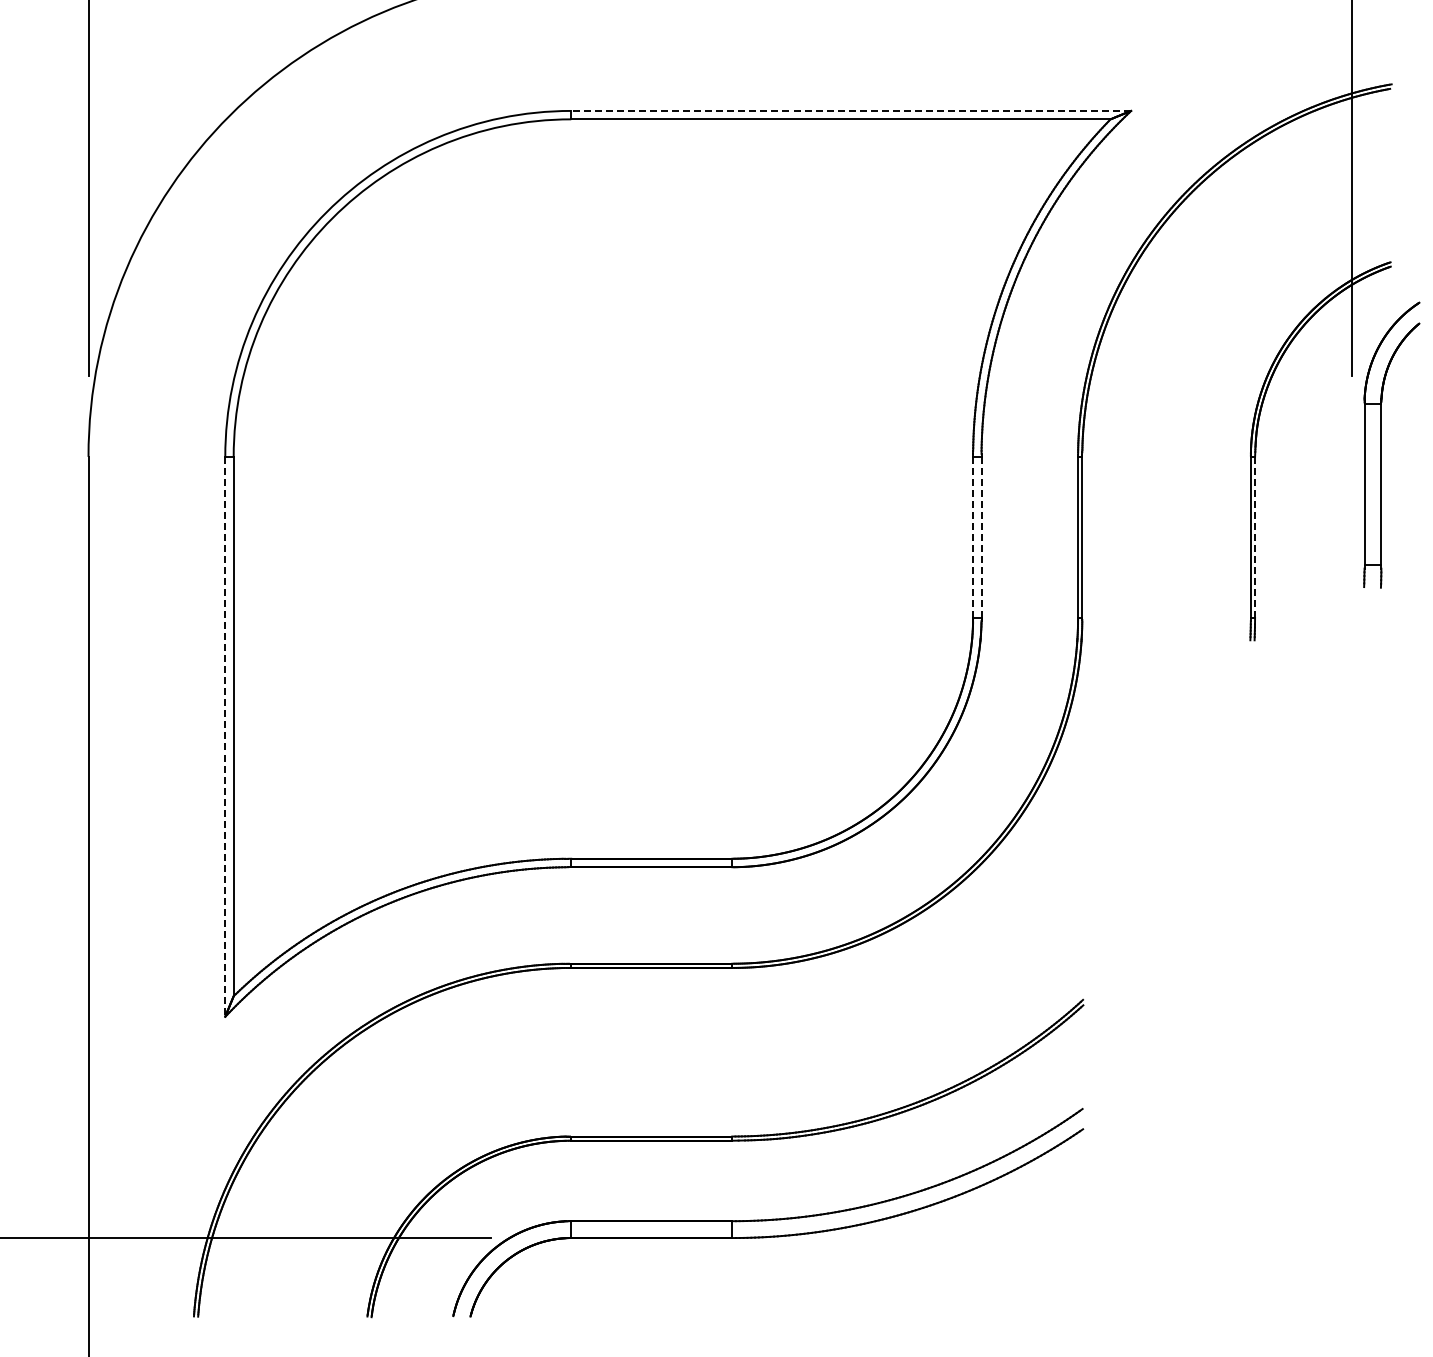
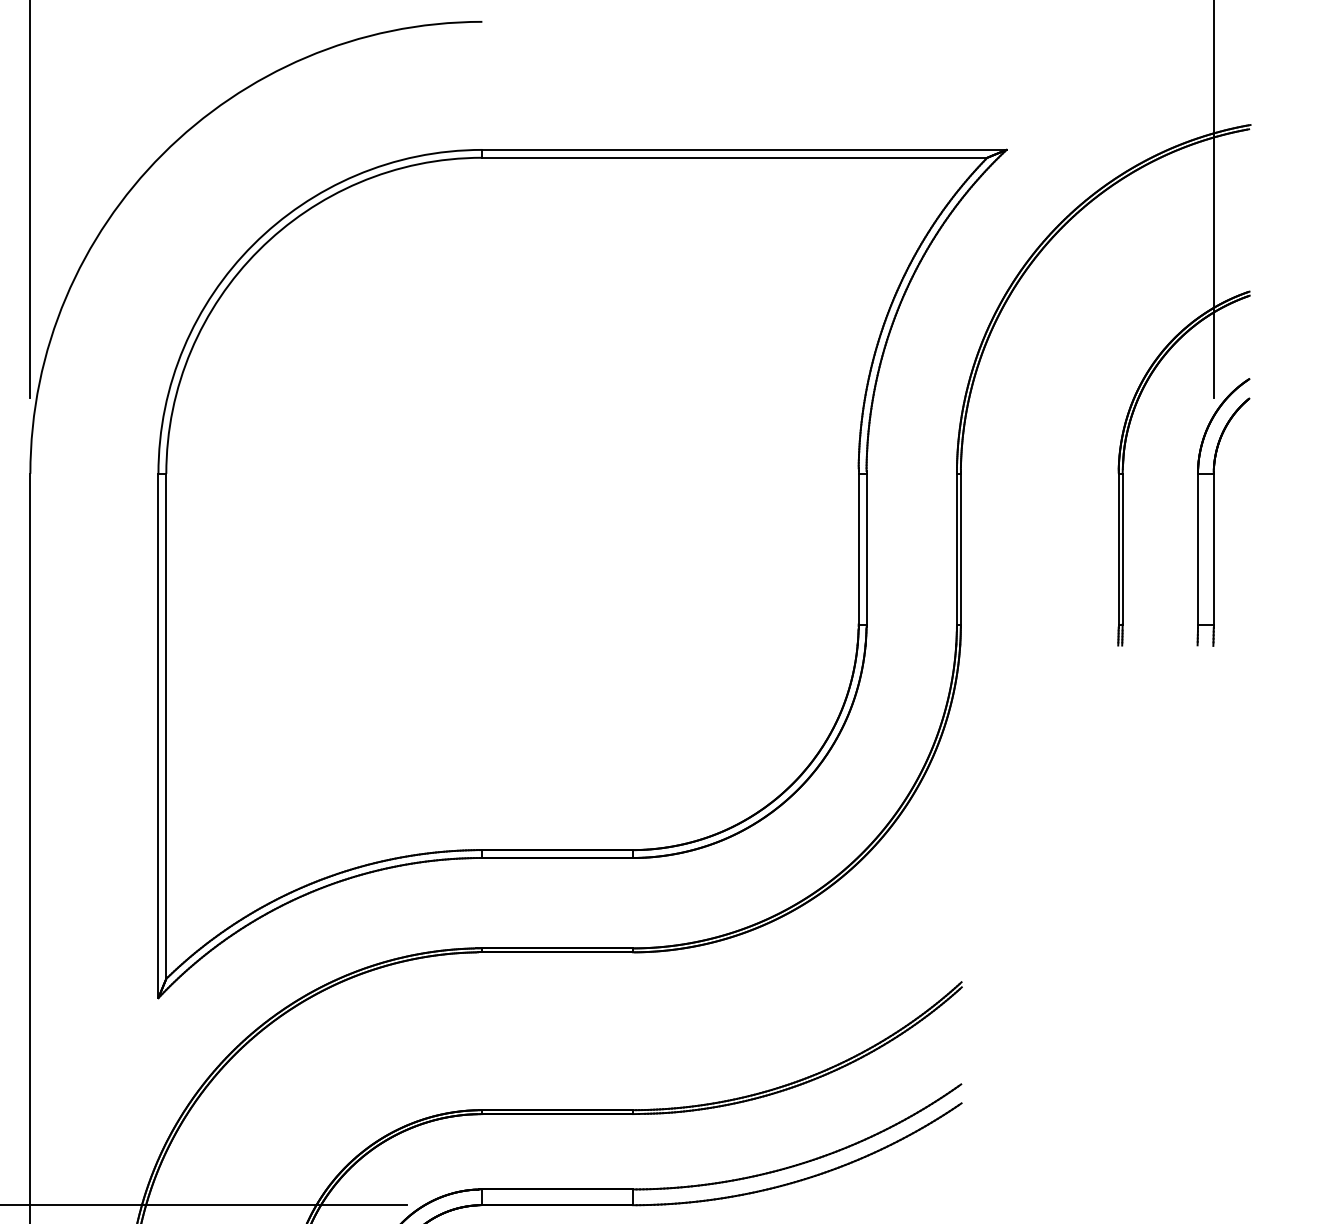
line: (851, 110) -> (744, 149), dashed -> solid
part: (1381, 444) -> (1213, 511), moved
line: (973, 537) -> (859, 549), dashed -> solid
line: (981, 537) -> (866, 549), dashed -> solid
line: (1255, 537) -> (1123, 549), dashed -> solid
line: (225, 736) -> (158, 735), dashed -> solid

